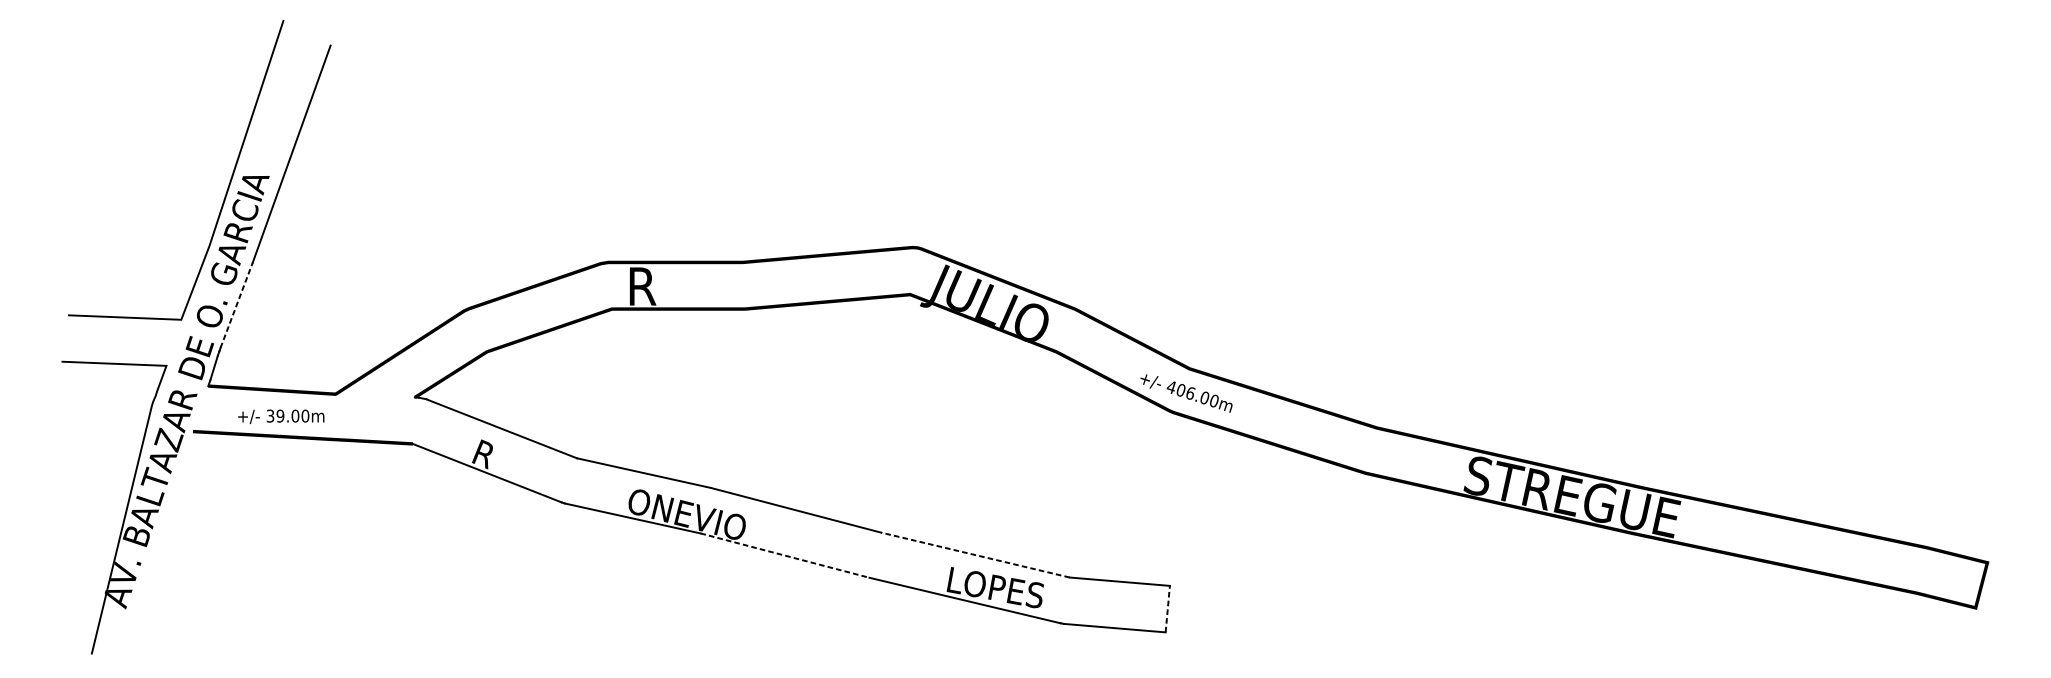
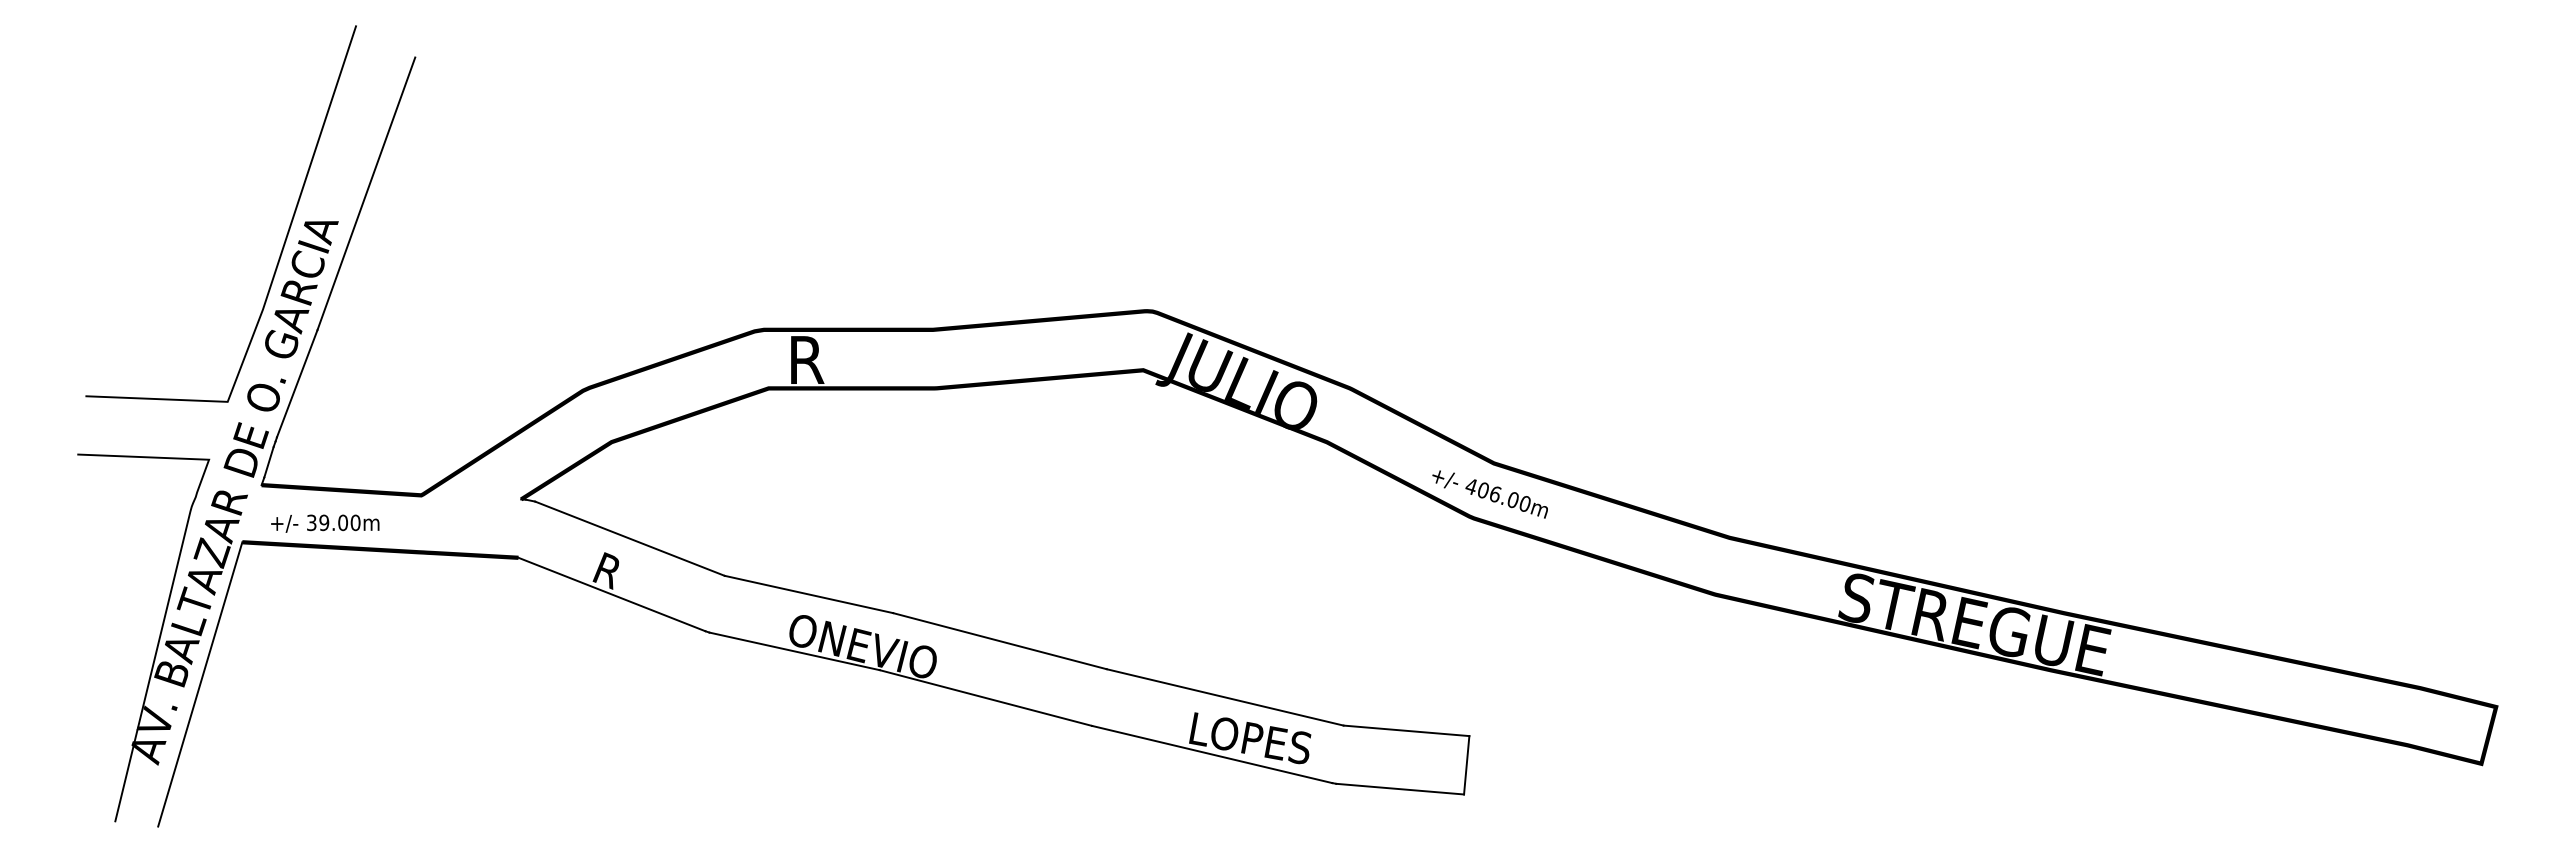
line: (236, 305) -> (297, 383), dashed -> solid
text: (281, 416) -> (325, 523), moved
line: (159, 544) -> (200, 684), added
line: (784, 555) -> (985, 698), dashed -> solid
line: (975, 555) -> (1225, 697), dashed -> solid
line: (1167, 608) -> (1466, 764), dashed -> solid

